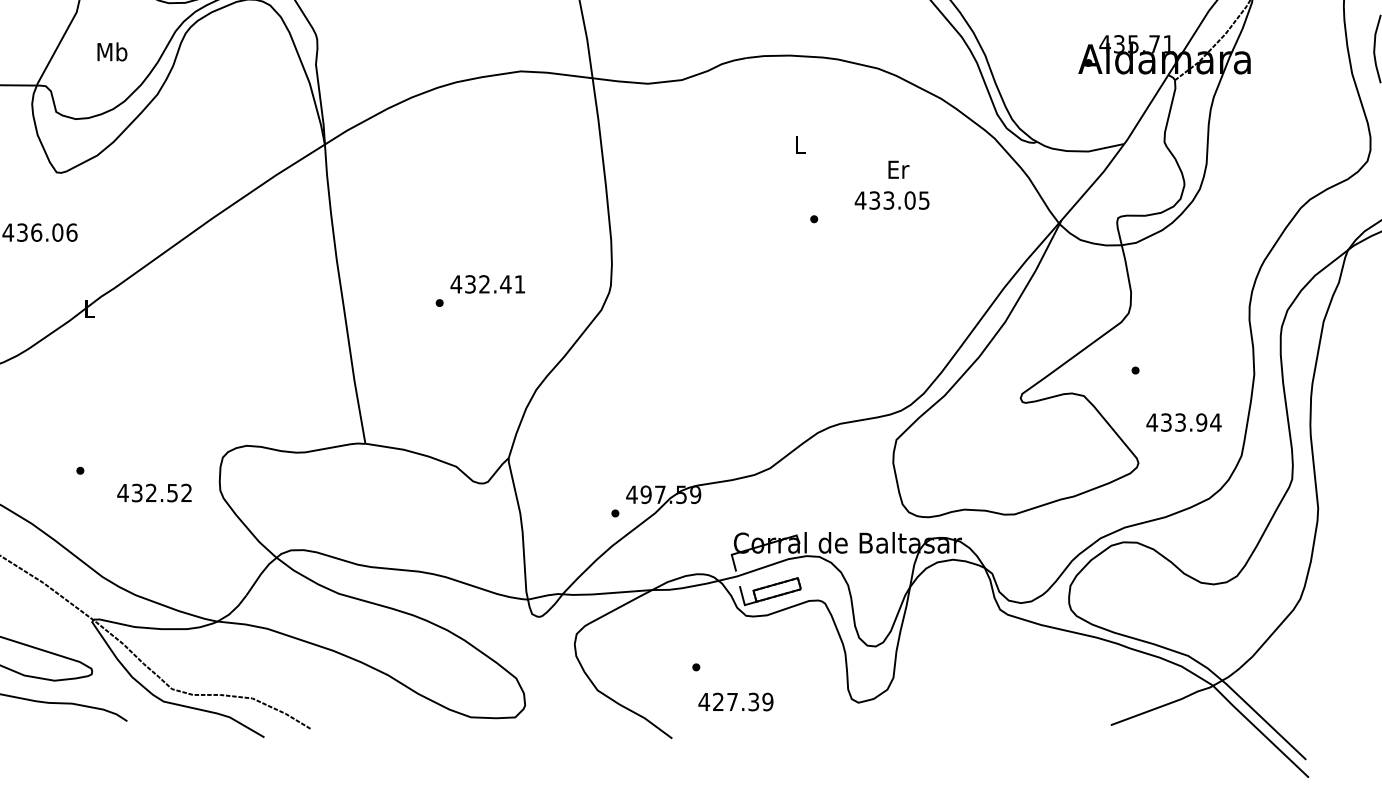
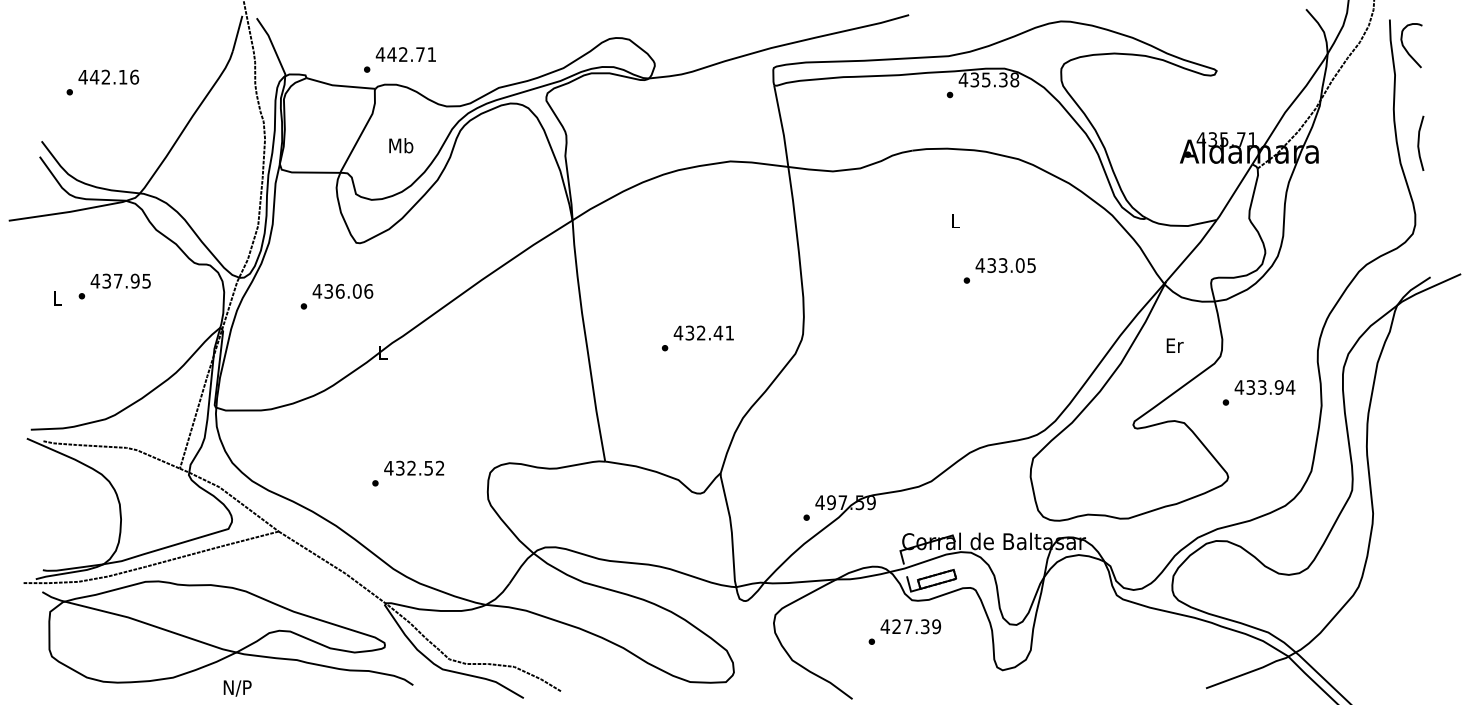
text: (898, 169) -> (1174, 345), moved
text: (891, 200) -> (1005, 265), moved
text: (1183, 422) -> (1264, 387), moved
text: (154, 492) -> (414, 467), moved
text: (735, 701) -> (910, 626), moved

